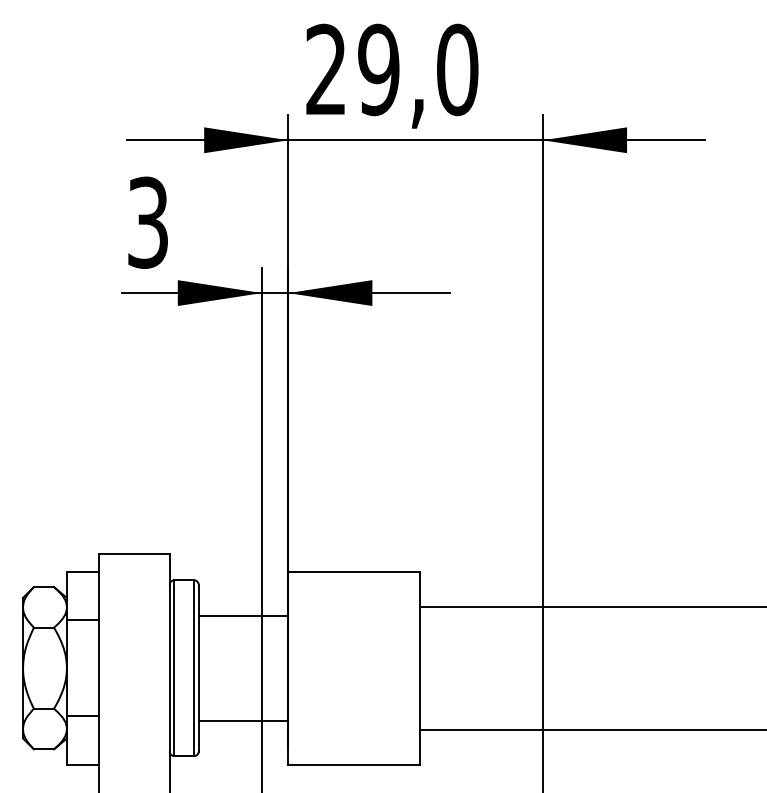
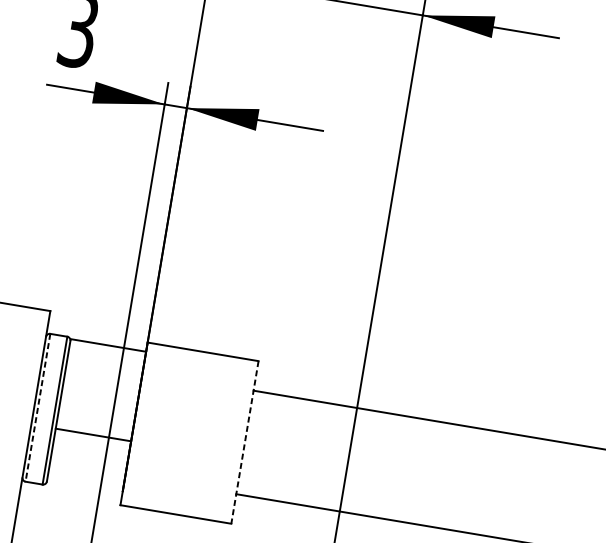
line: (243, 615) -> (108, 345), moved
line: (174, 668) -> (38, 408), solid -> dashed
line: (420, 668) -> (245, 442), solid -> dashed
line: (243, 720) -> (93, 434), moved

